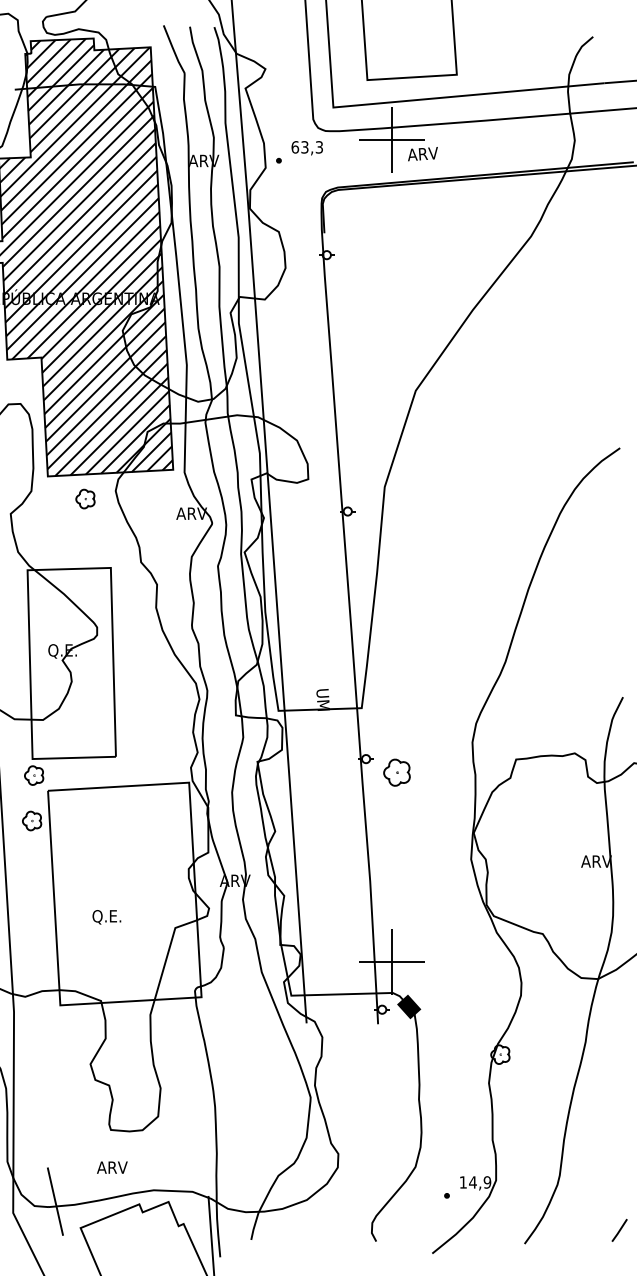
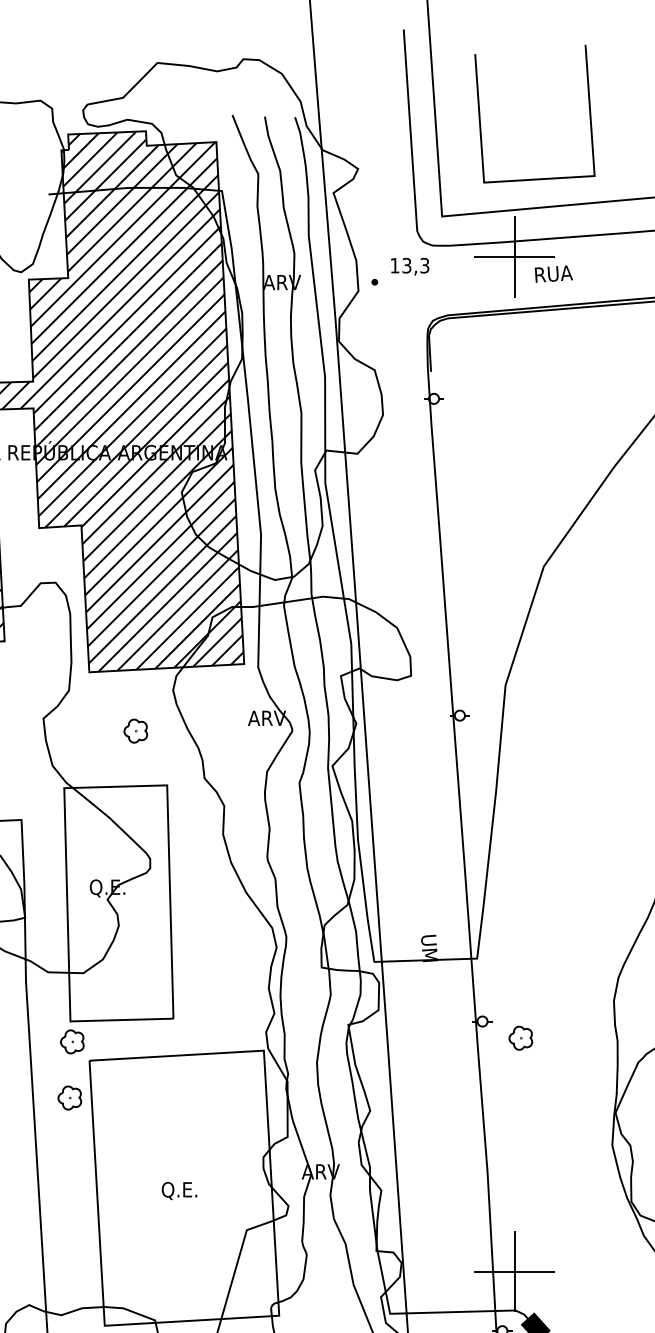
text: (295, 147) -> (395, 265), 63,3 -> 13,3
text: (423, 154) -> (553, 274), ARV -> RUA
part: (85, 498) -> (135, 730), moved
part: (397, 772) -> (521, 1038), size x0.71
text: (106, 917) -> (179, 1191), moved

